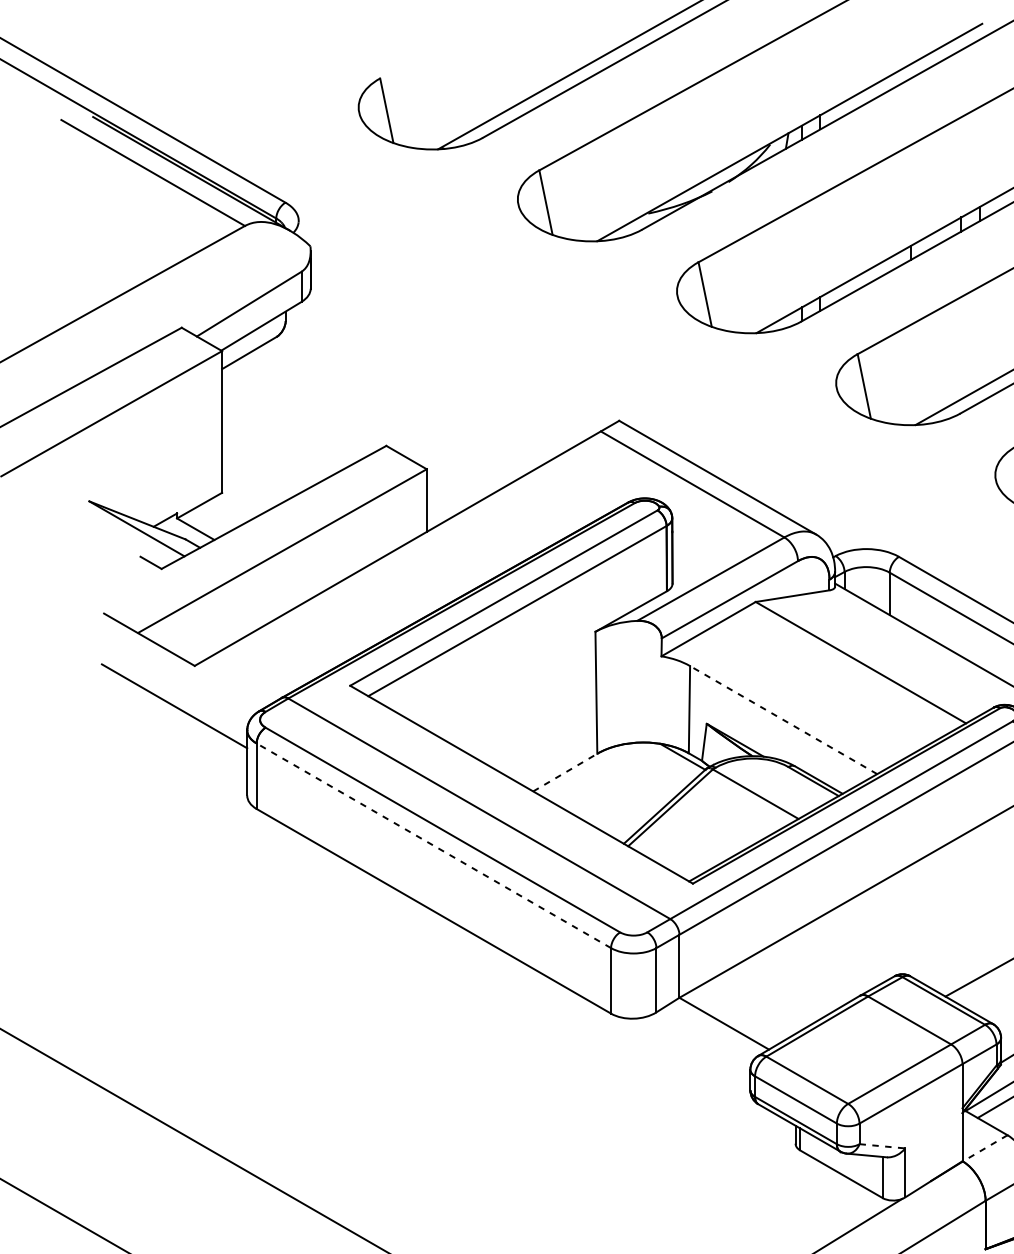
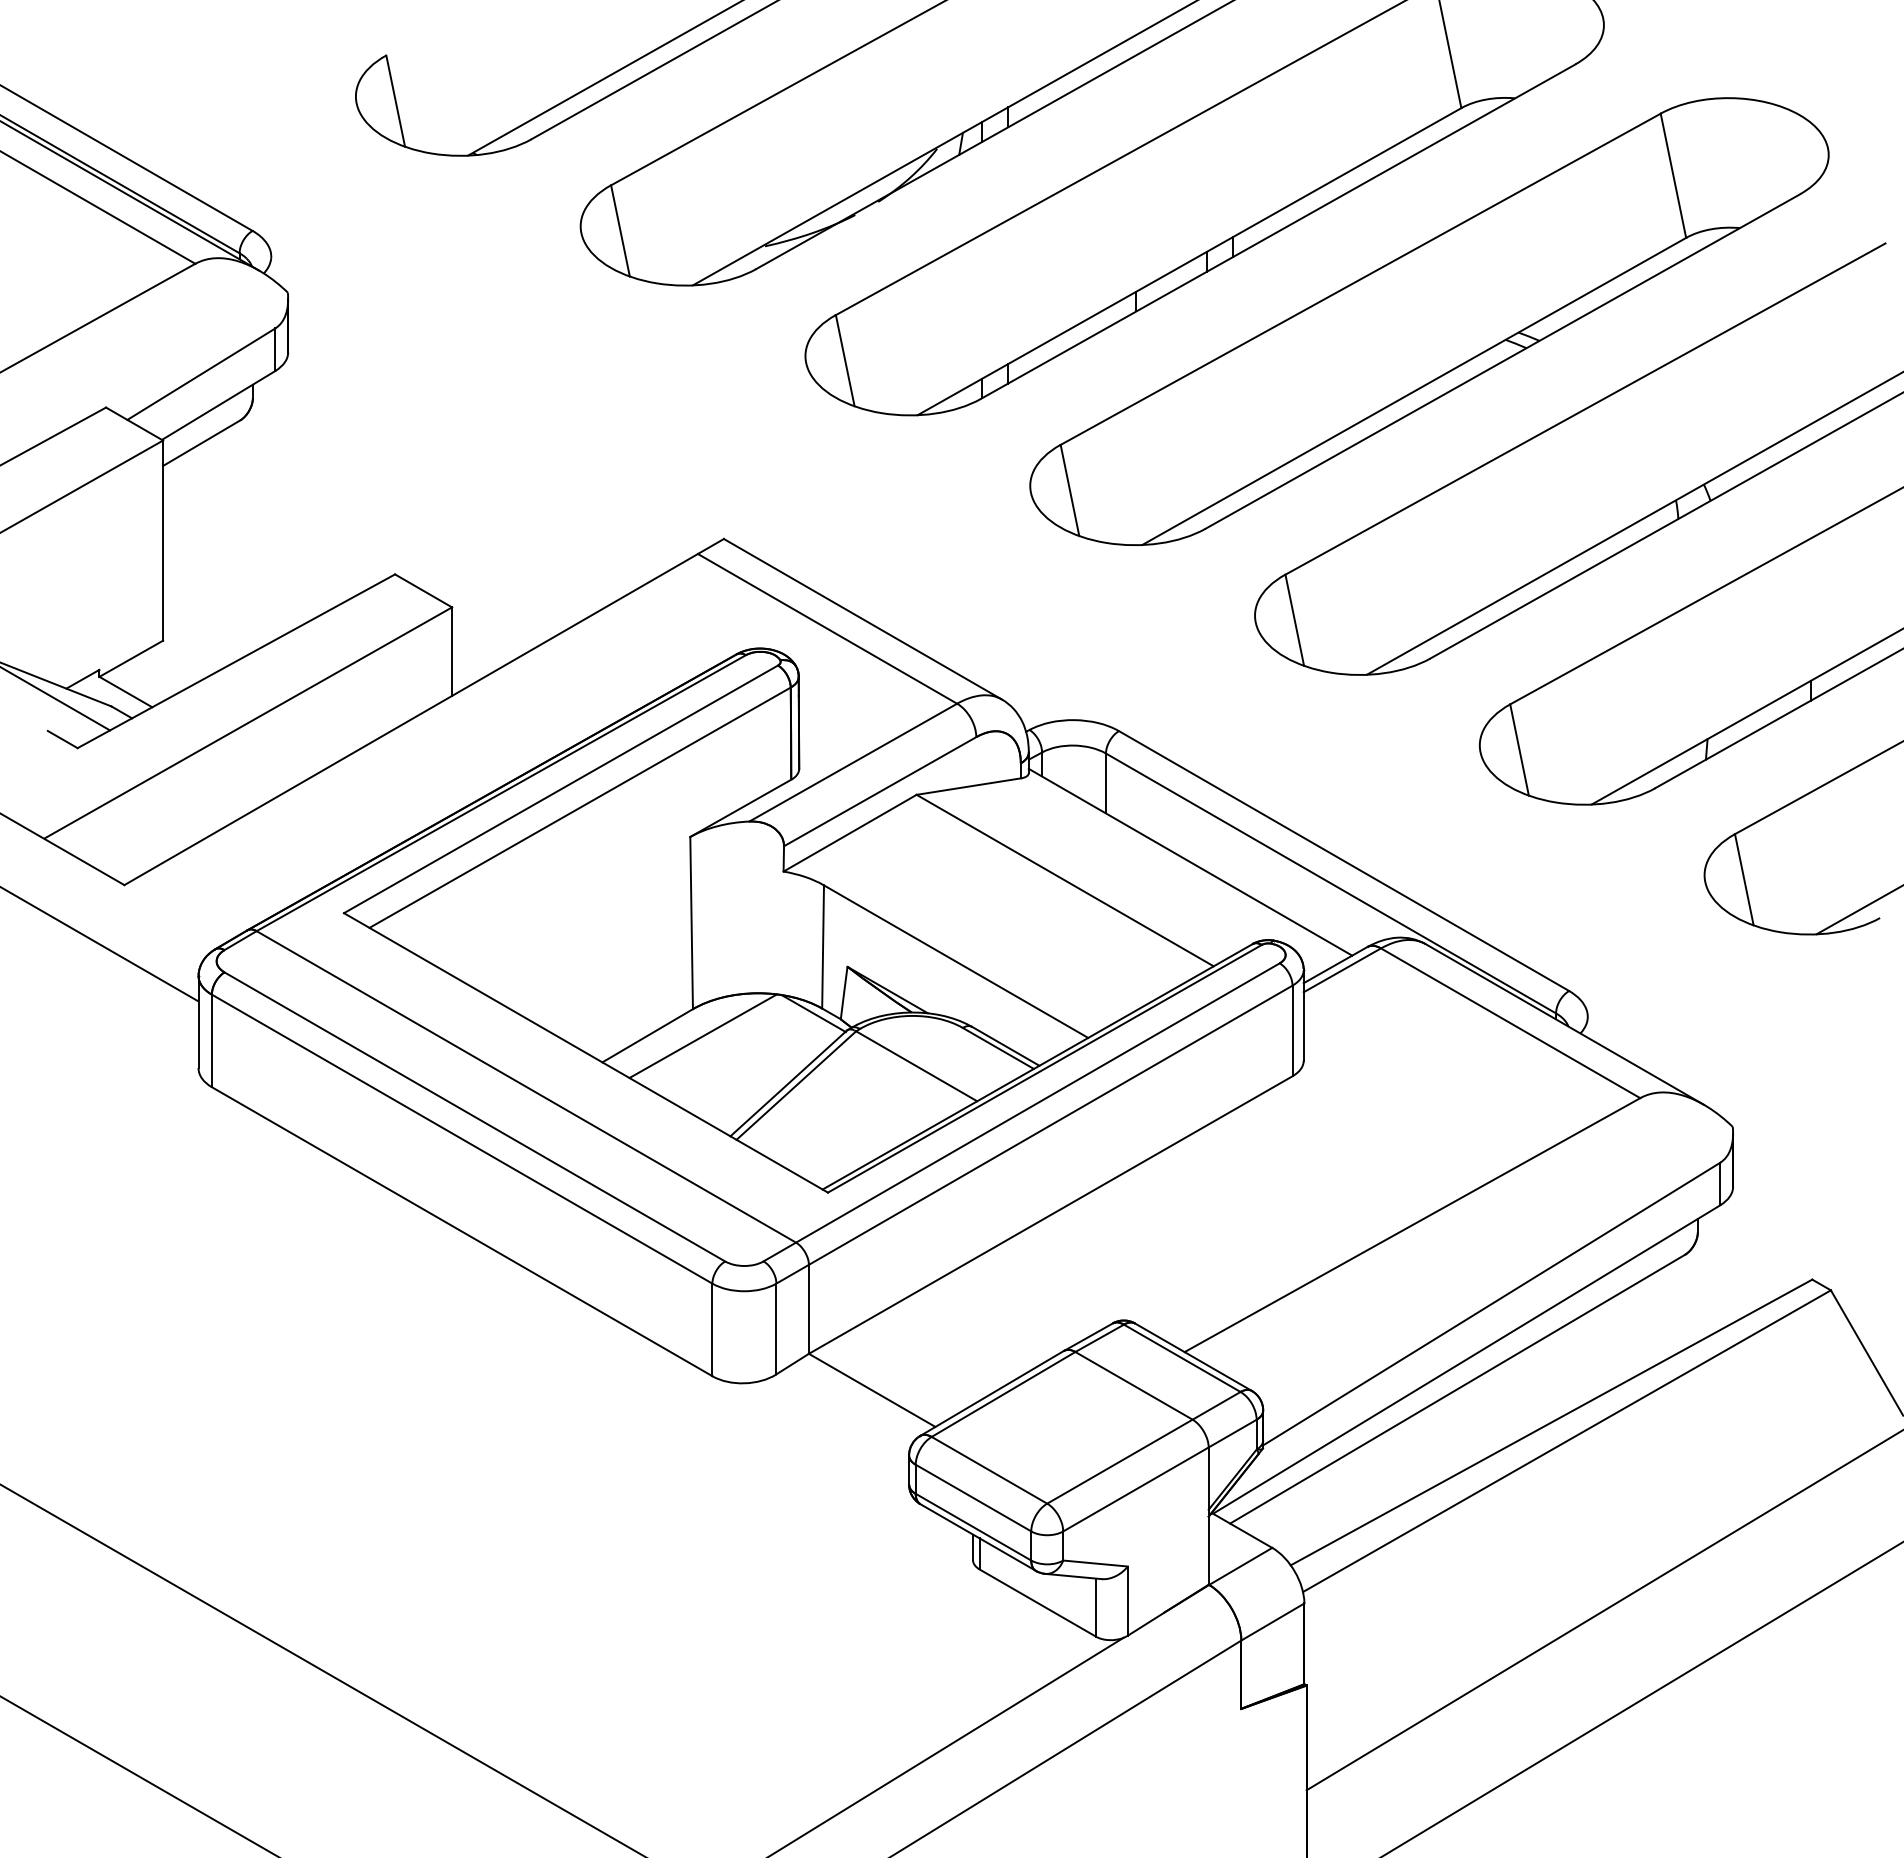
line: (783, 720) -> (956, 961), dashed -> solid
line: (565, 772) -> (647, 1035), dashed -> solid
line: (604, 773) -> (702, 1036), added
line: (434, 846) -> (462, 1139), dashed -> solid
line: (883, 1146) -> (1096, 1563), dashed -> solid
line: (985, 1148) -> (1240, 1566), dashed -> solid

